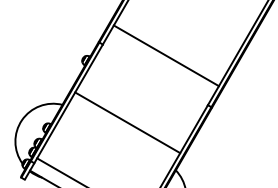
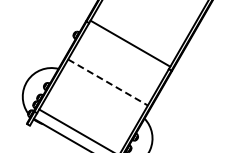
line: (166, 55) -> (130, 43), moved
line: (128, 122) -> (108, 82), solid -> dashed

